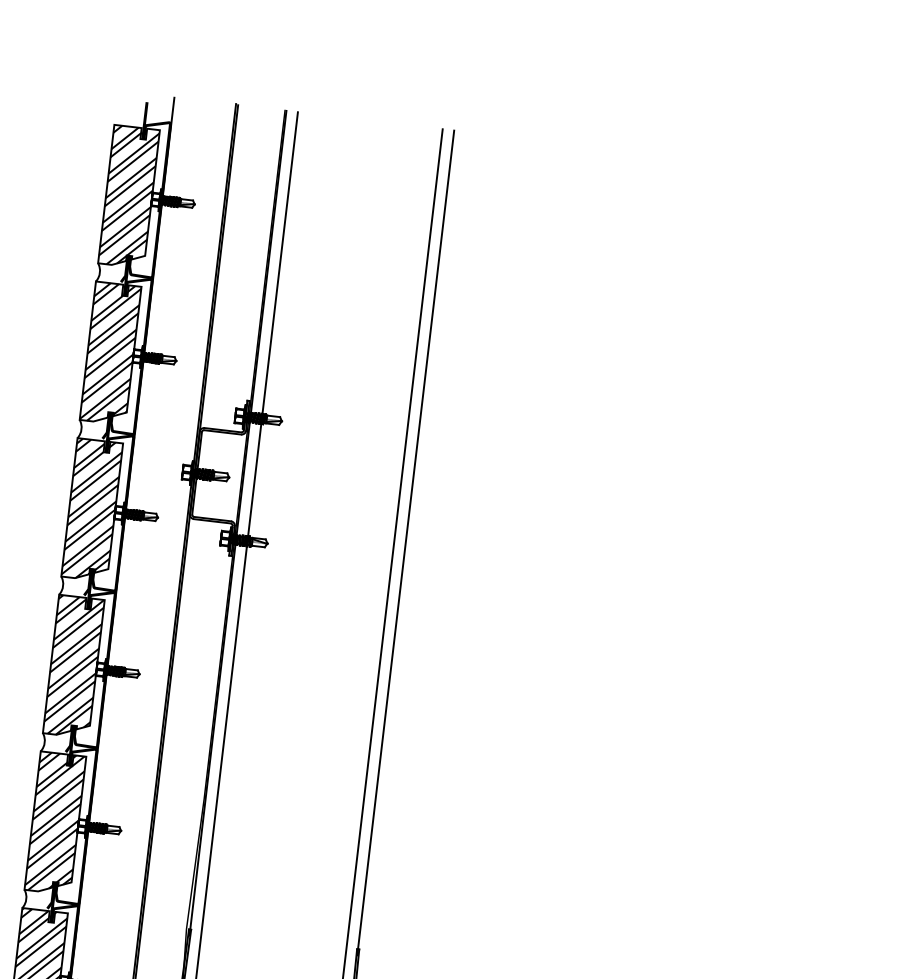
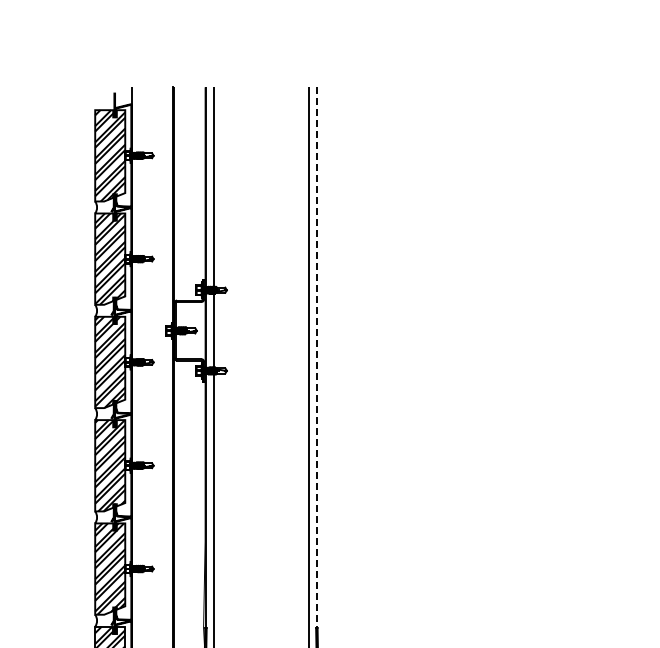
line: (405, 542) -> (316, 359), solid -> dashed

